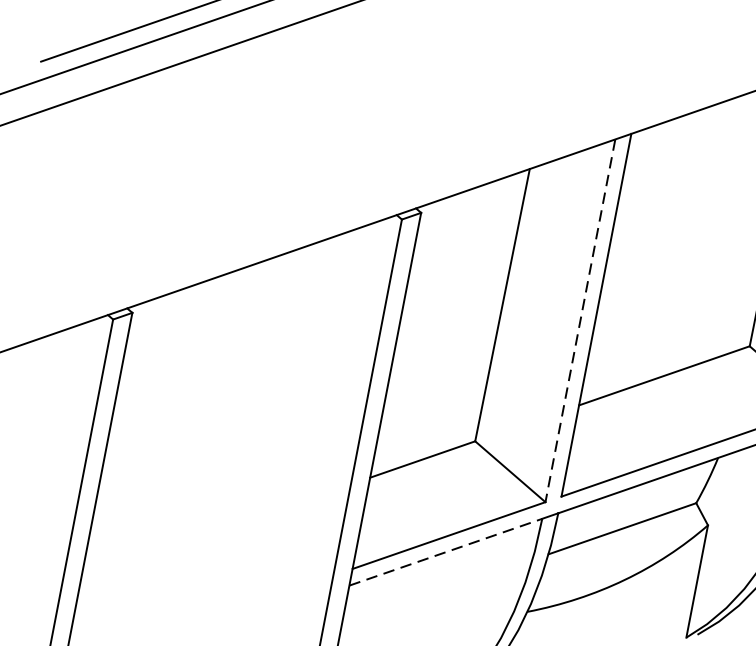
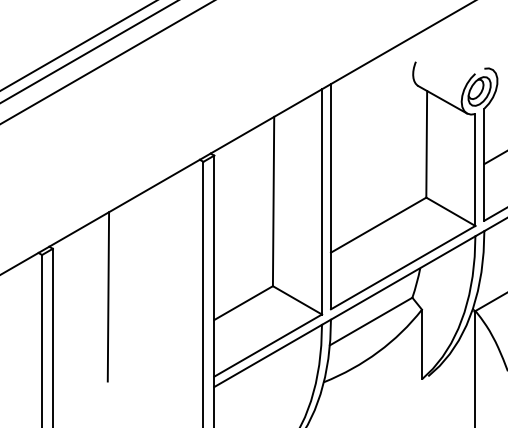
line: (581, 320) -> (322, 201), dashed -> solid
line: (207, 406) -> (108, 296), added
line: (446, 551) -> (268, 355), dashed -> solid

